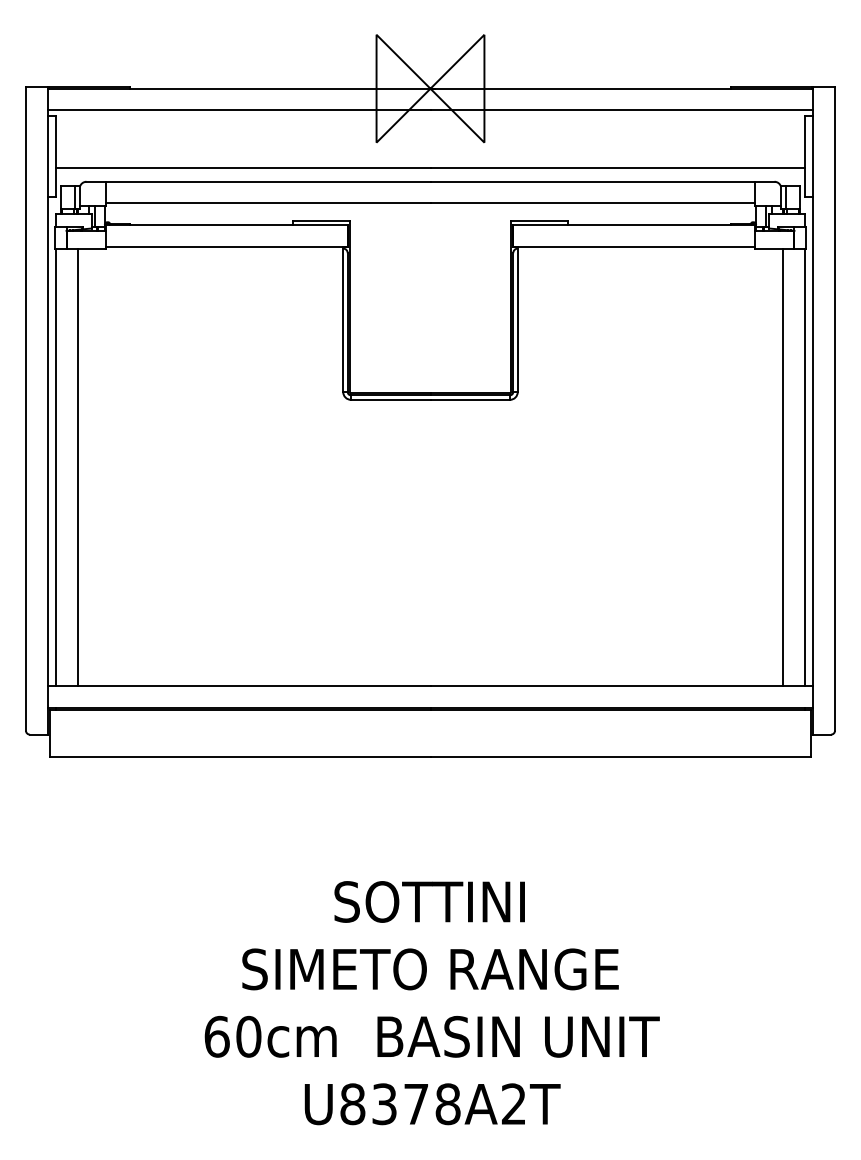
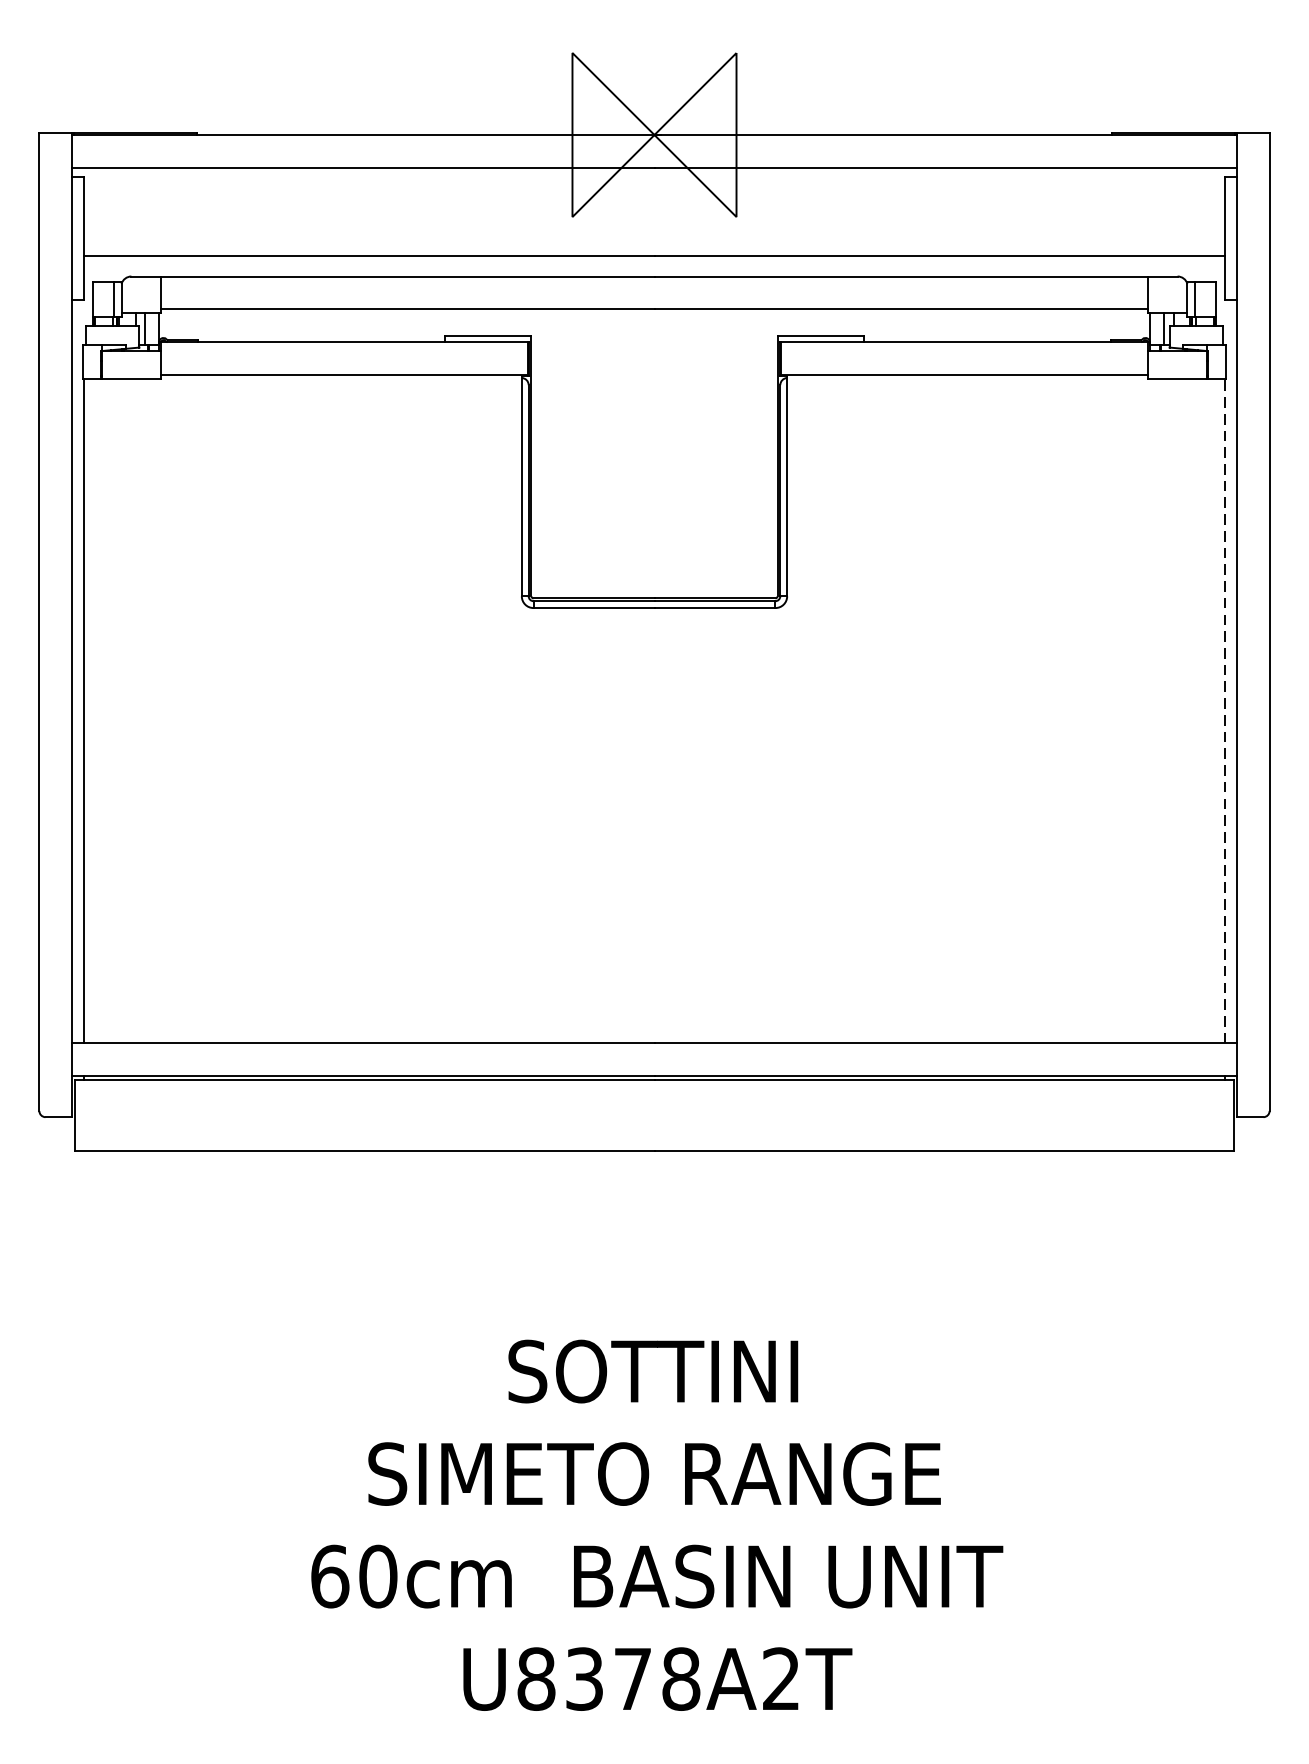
line: (78, 467) -> (119, 710), removed
line: (782, 467) -> (1189, 710), removed
line: (805, 467) -> (1224, 710), solid -> dashed

